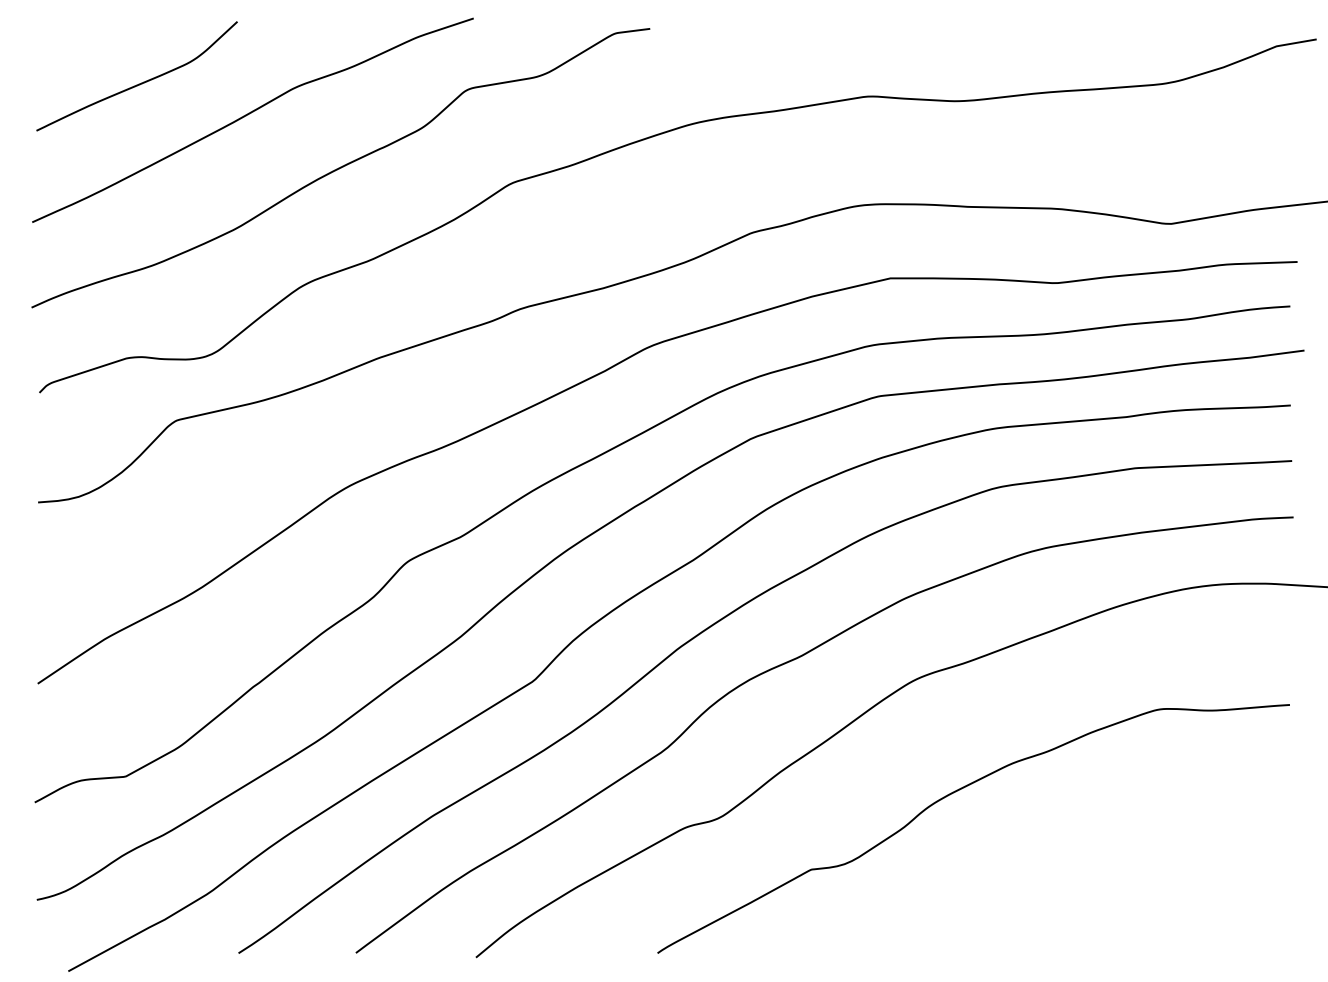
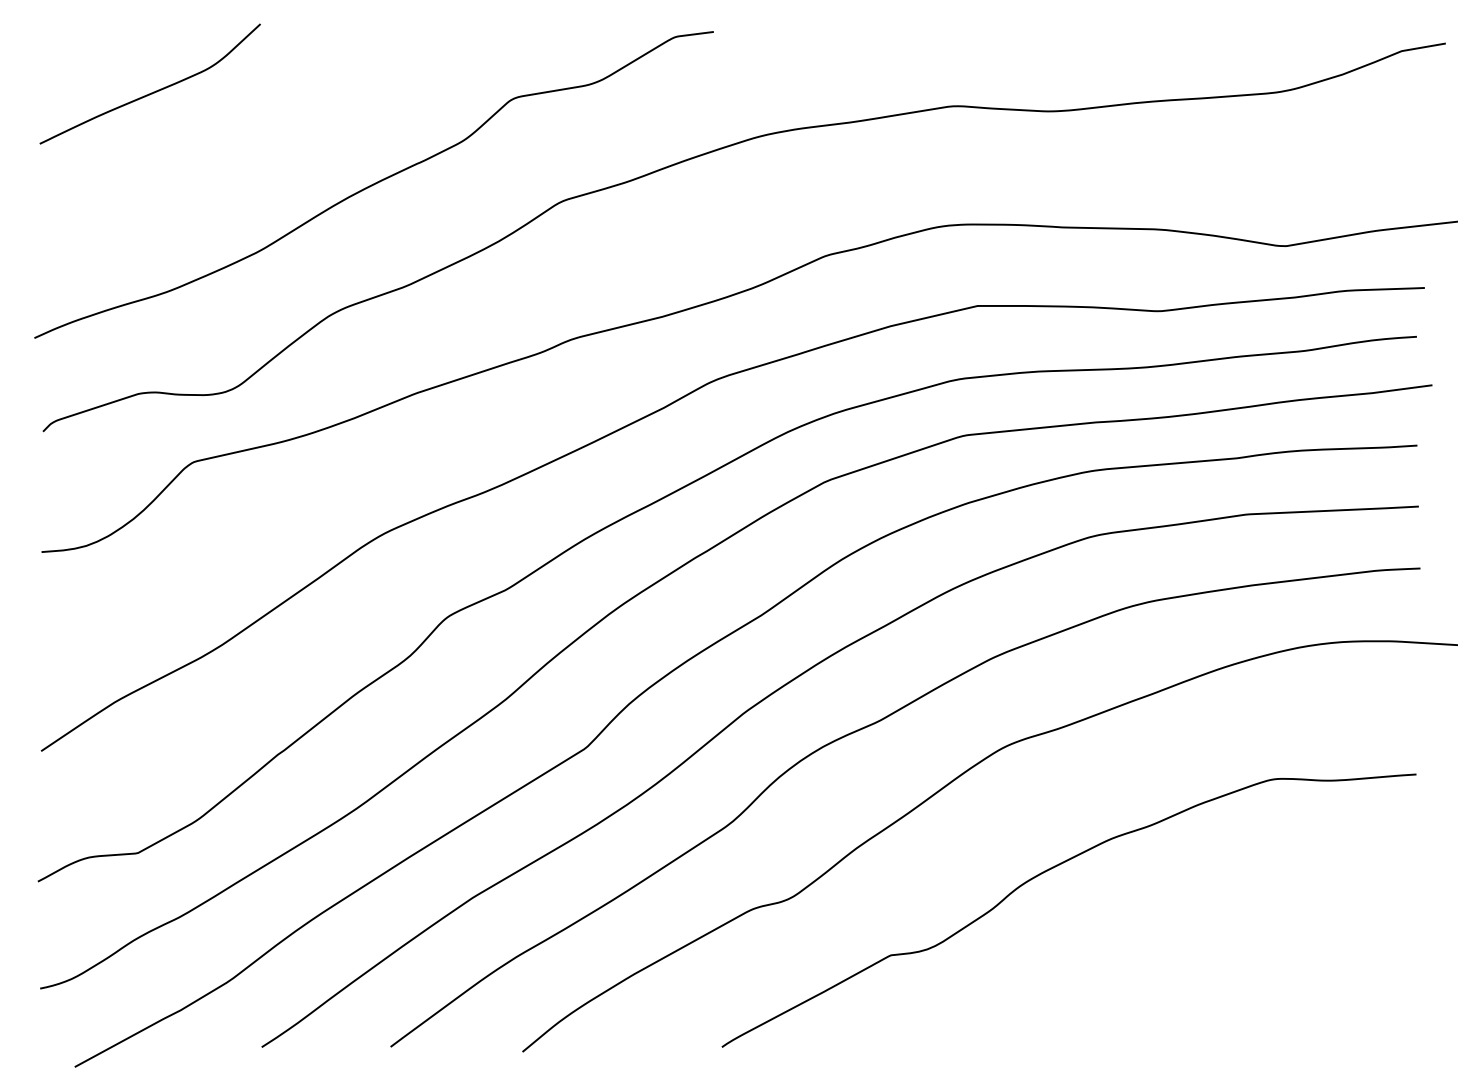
curve: (250, 114) -> (274, 125), removed

